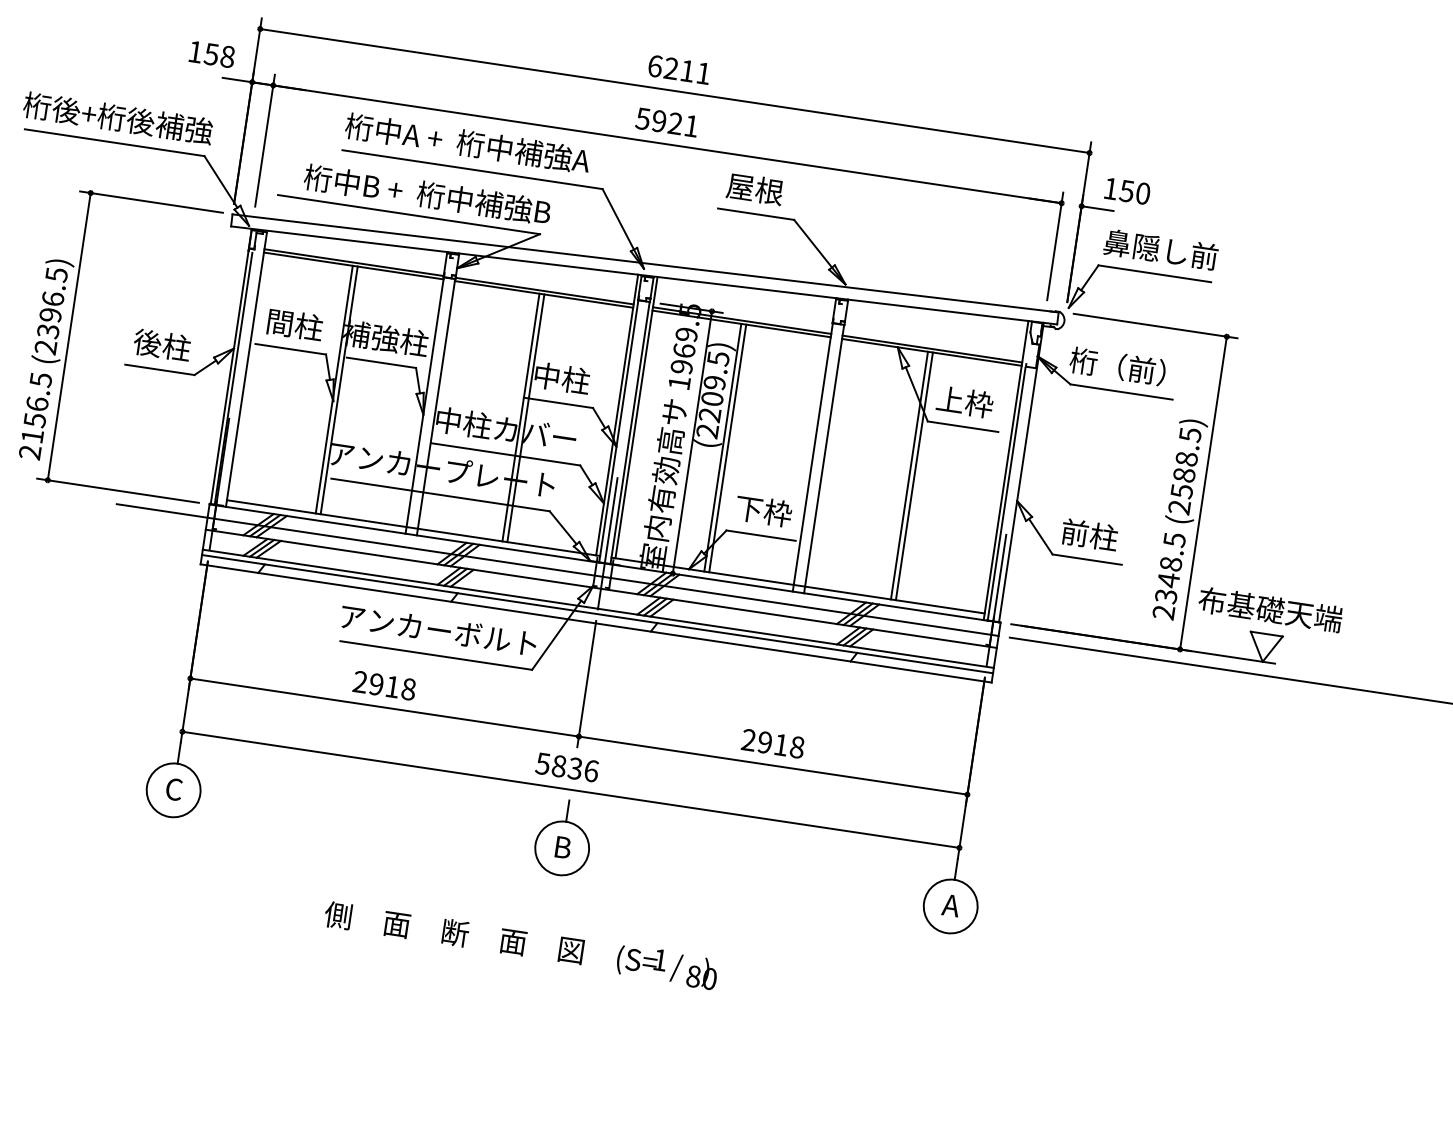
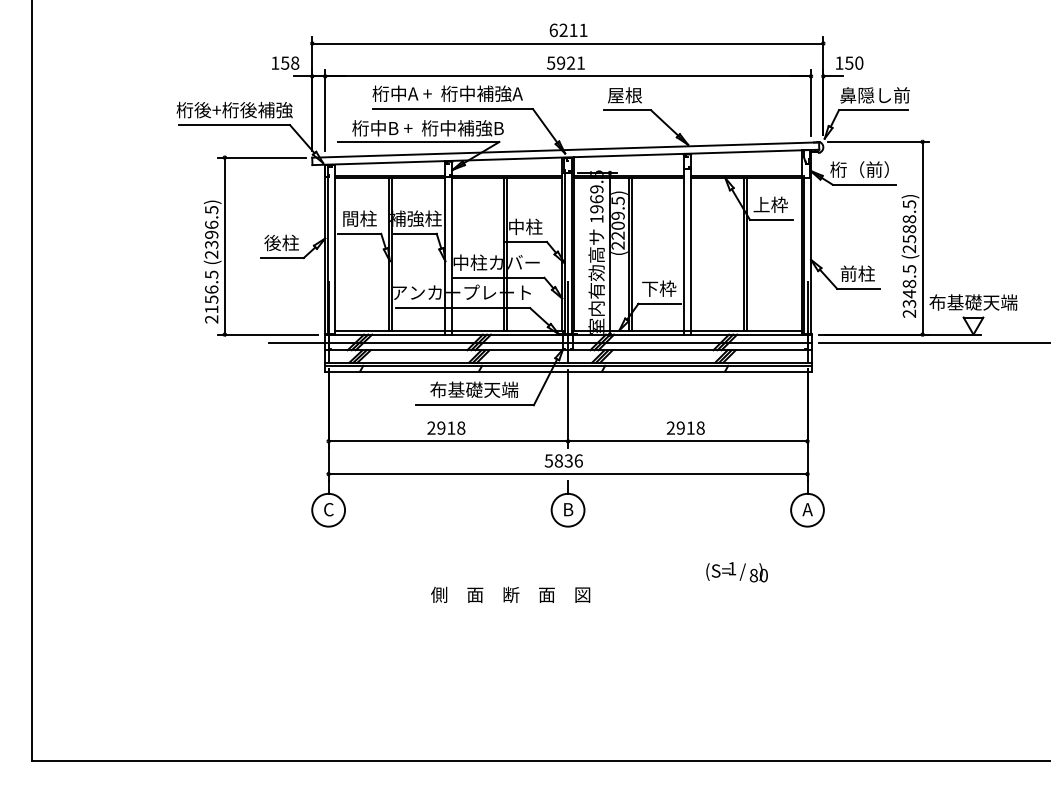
text: (439, 629) -> (474, 389), アンカーボルト -> 布基礎天端
text: (454, 932) -> (510, 594), moved
text: (666, 967) -> (736, 572), moved

